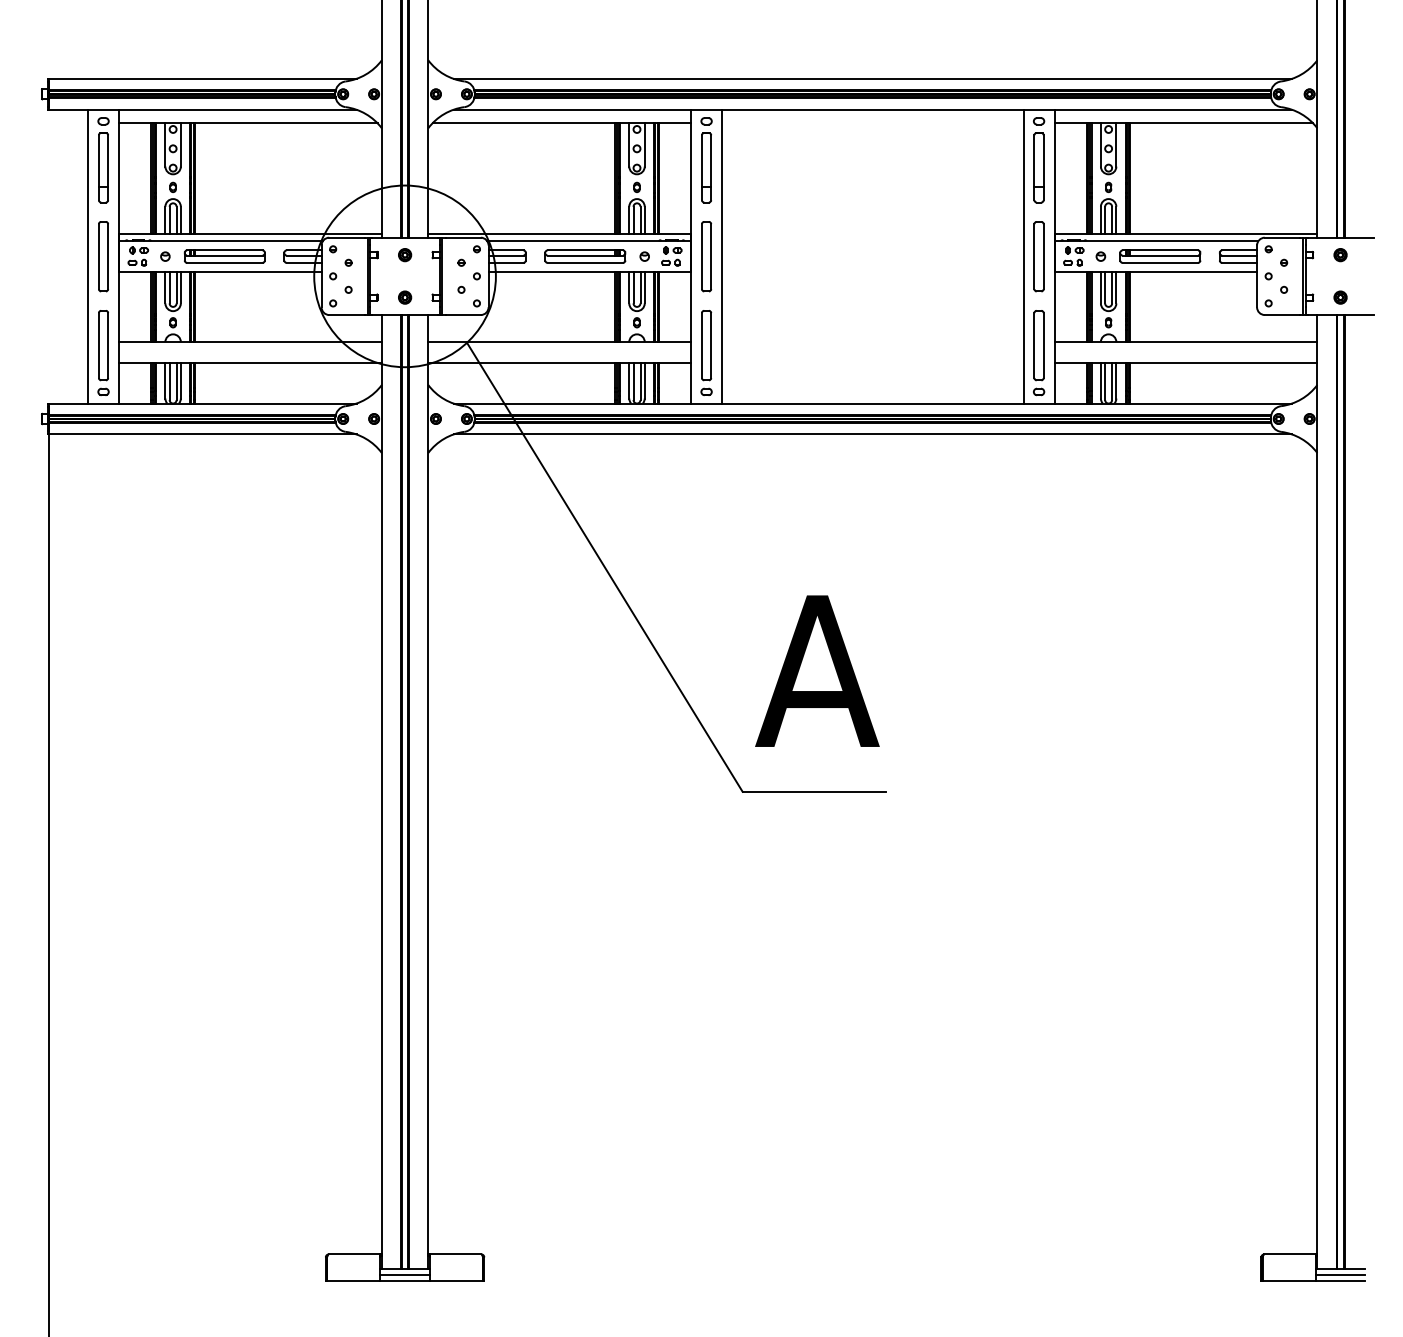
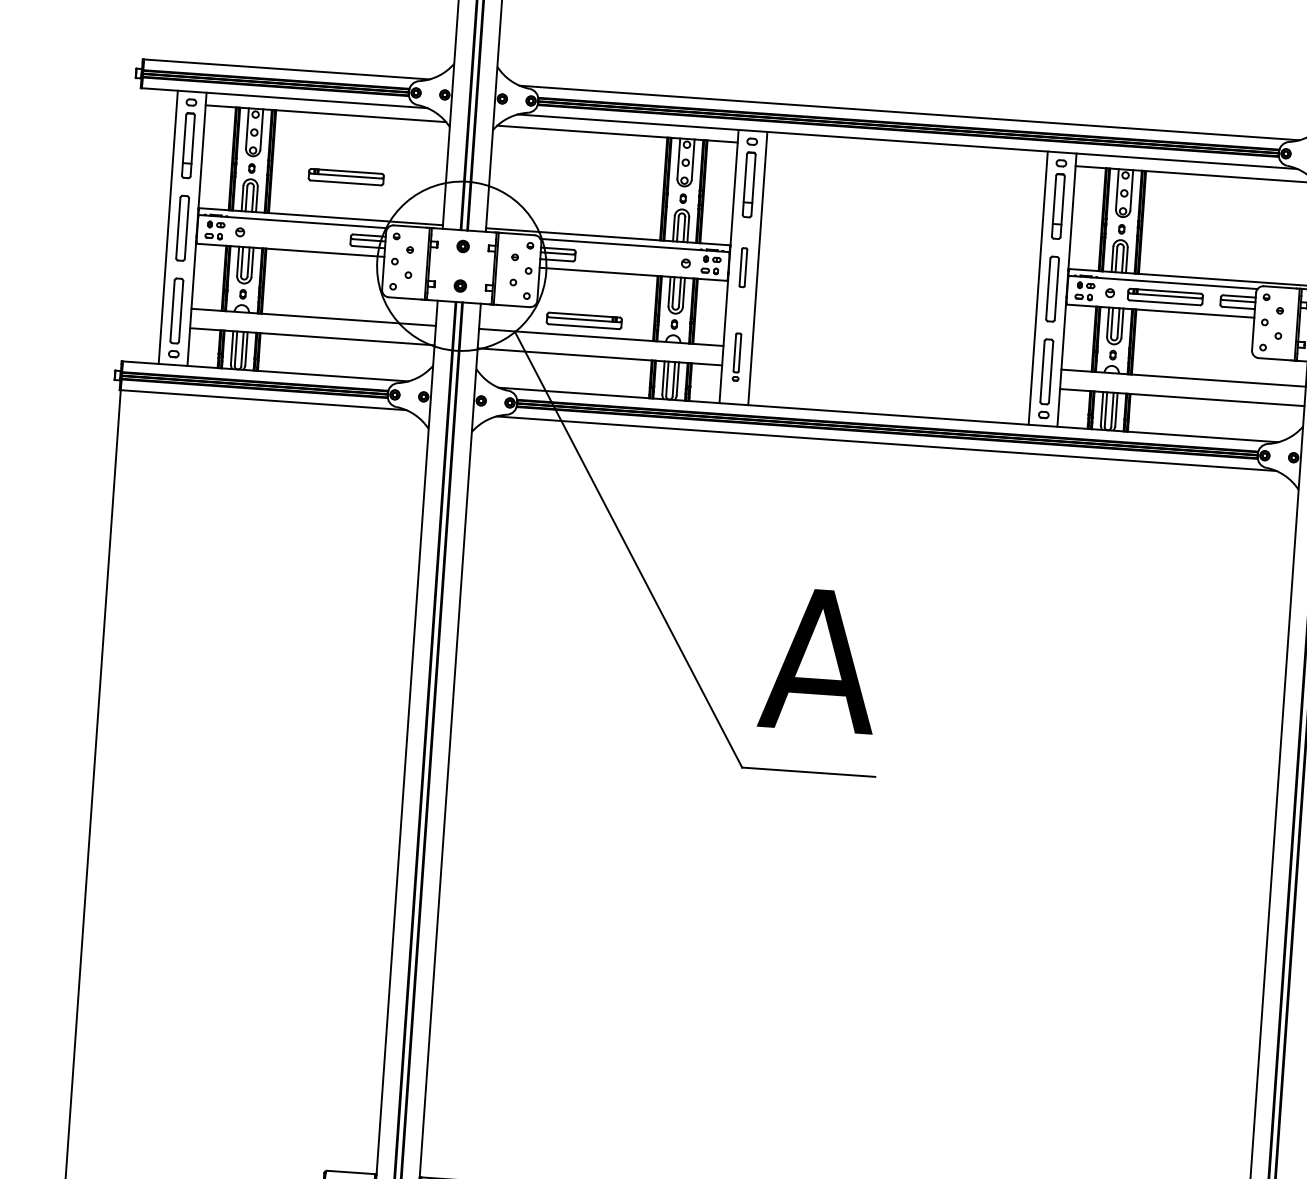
part: (224, 256) -> (345, 177), moved
part: (585, 256) -> (584, 320), moved
part: (706, 256) -> (743, 267), size x0.6
part: (706, 352) -> (737, 356), size x0.6

